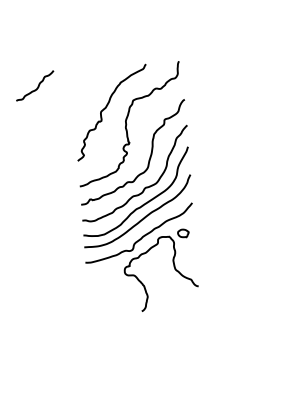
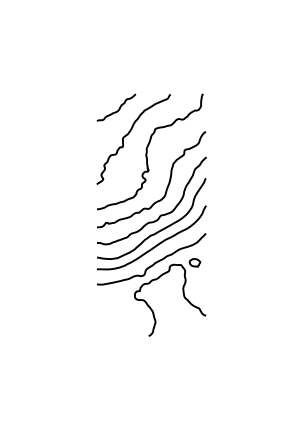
curve: (37, 86) -> (118, 108), moved

